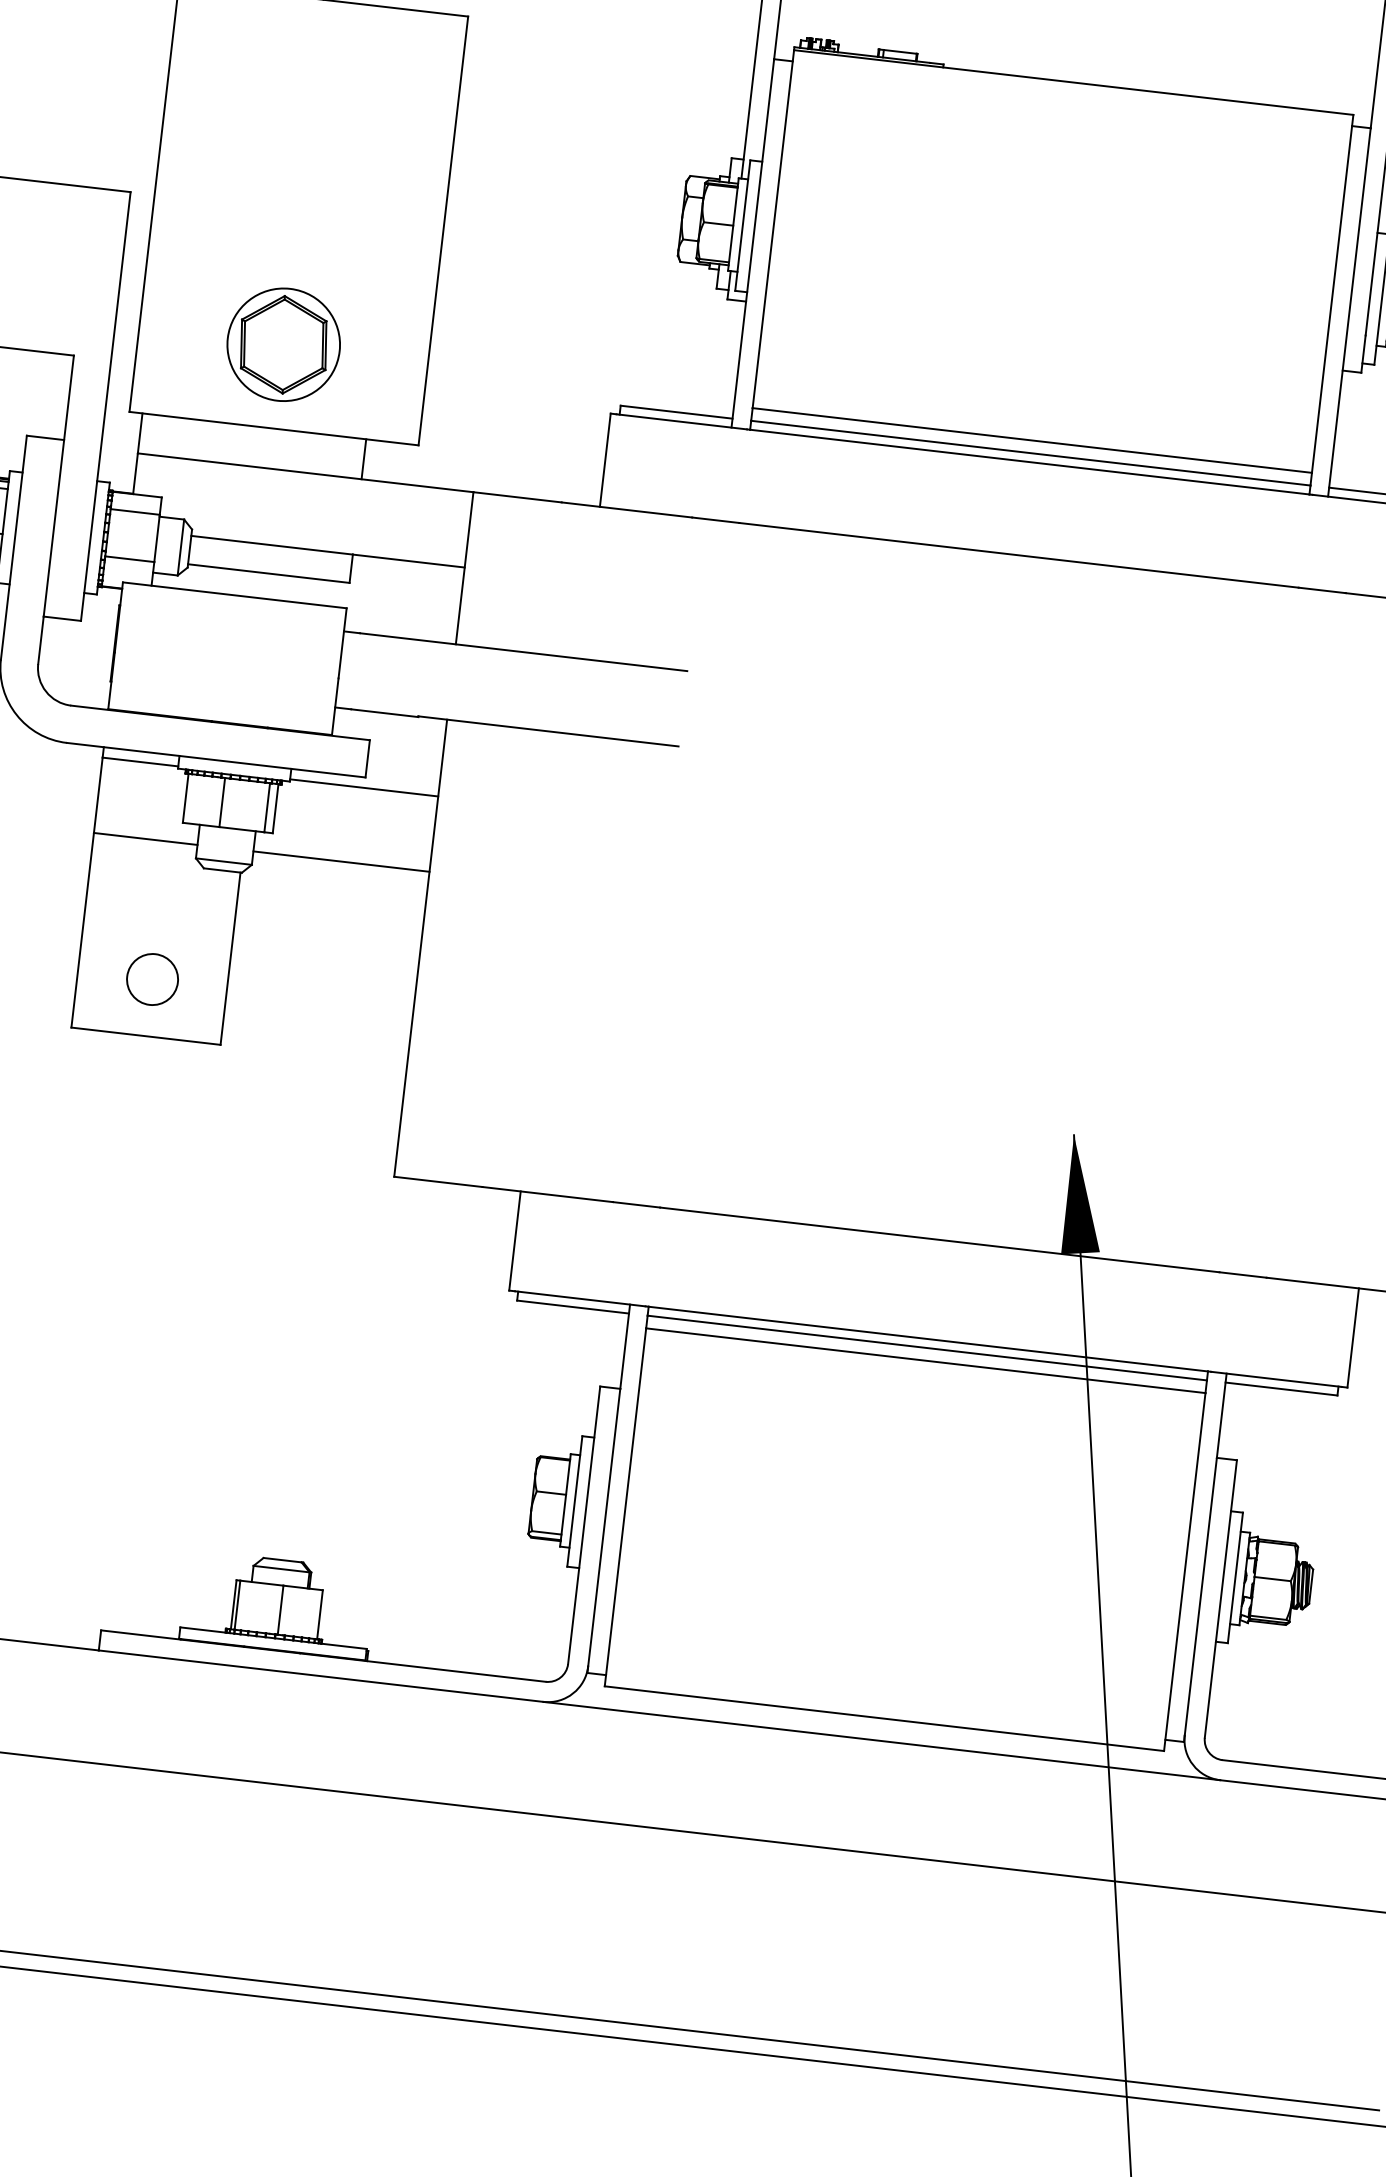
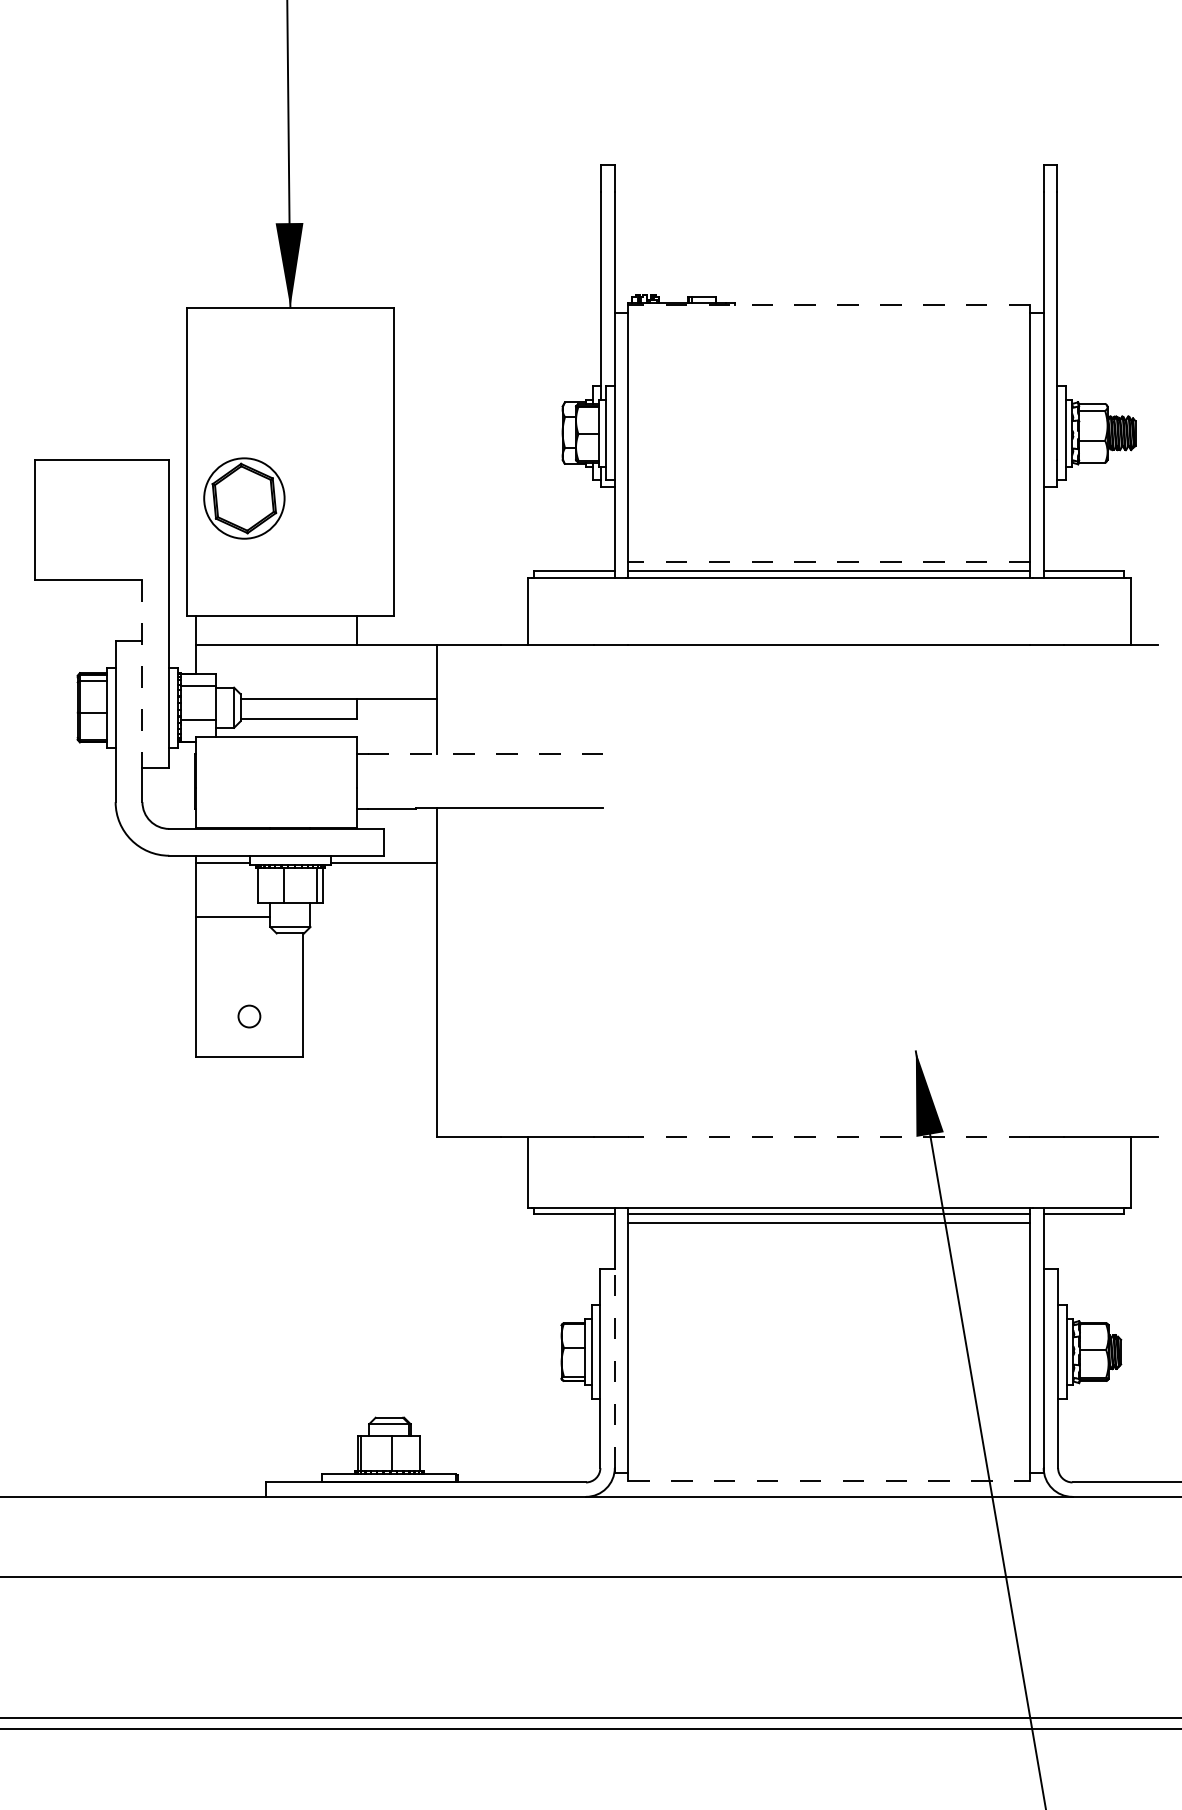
line: (1072, 82) -> (828, 304), solid -> dashed
part: (283, 344) -> (244, 498), moved
line: (1031, 439) -> (828, 561), solid -> dashed
line: (58, 486) -> (142, 674), solid -> dashed
line: (523, 651) -> (485, 753), solid -> dashed
line: (341, 861) -> (373, 917), removed
circle: (152, 979) -> (249, 1016), size x0.6
line: (938, 1239) -> (828, 1136), solid -> dashed
line: (603, 1527) -> (614, 1368), solid -> dashed
line: (884, 1718) -> (829, 1480), solid -> dashed

